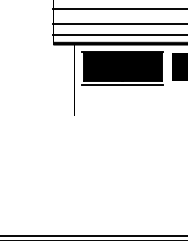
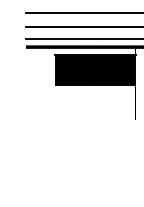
line: (122, 84) -> (95, 88), removed

